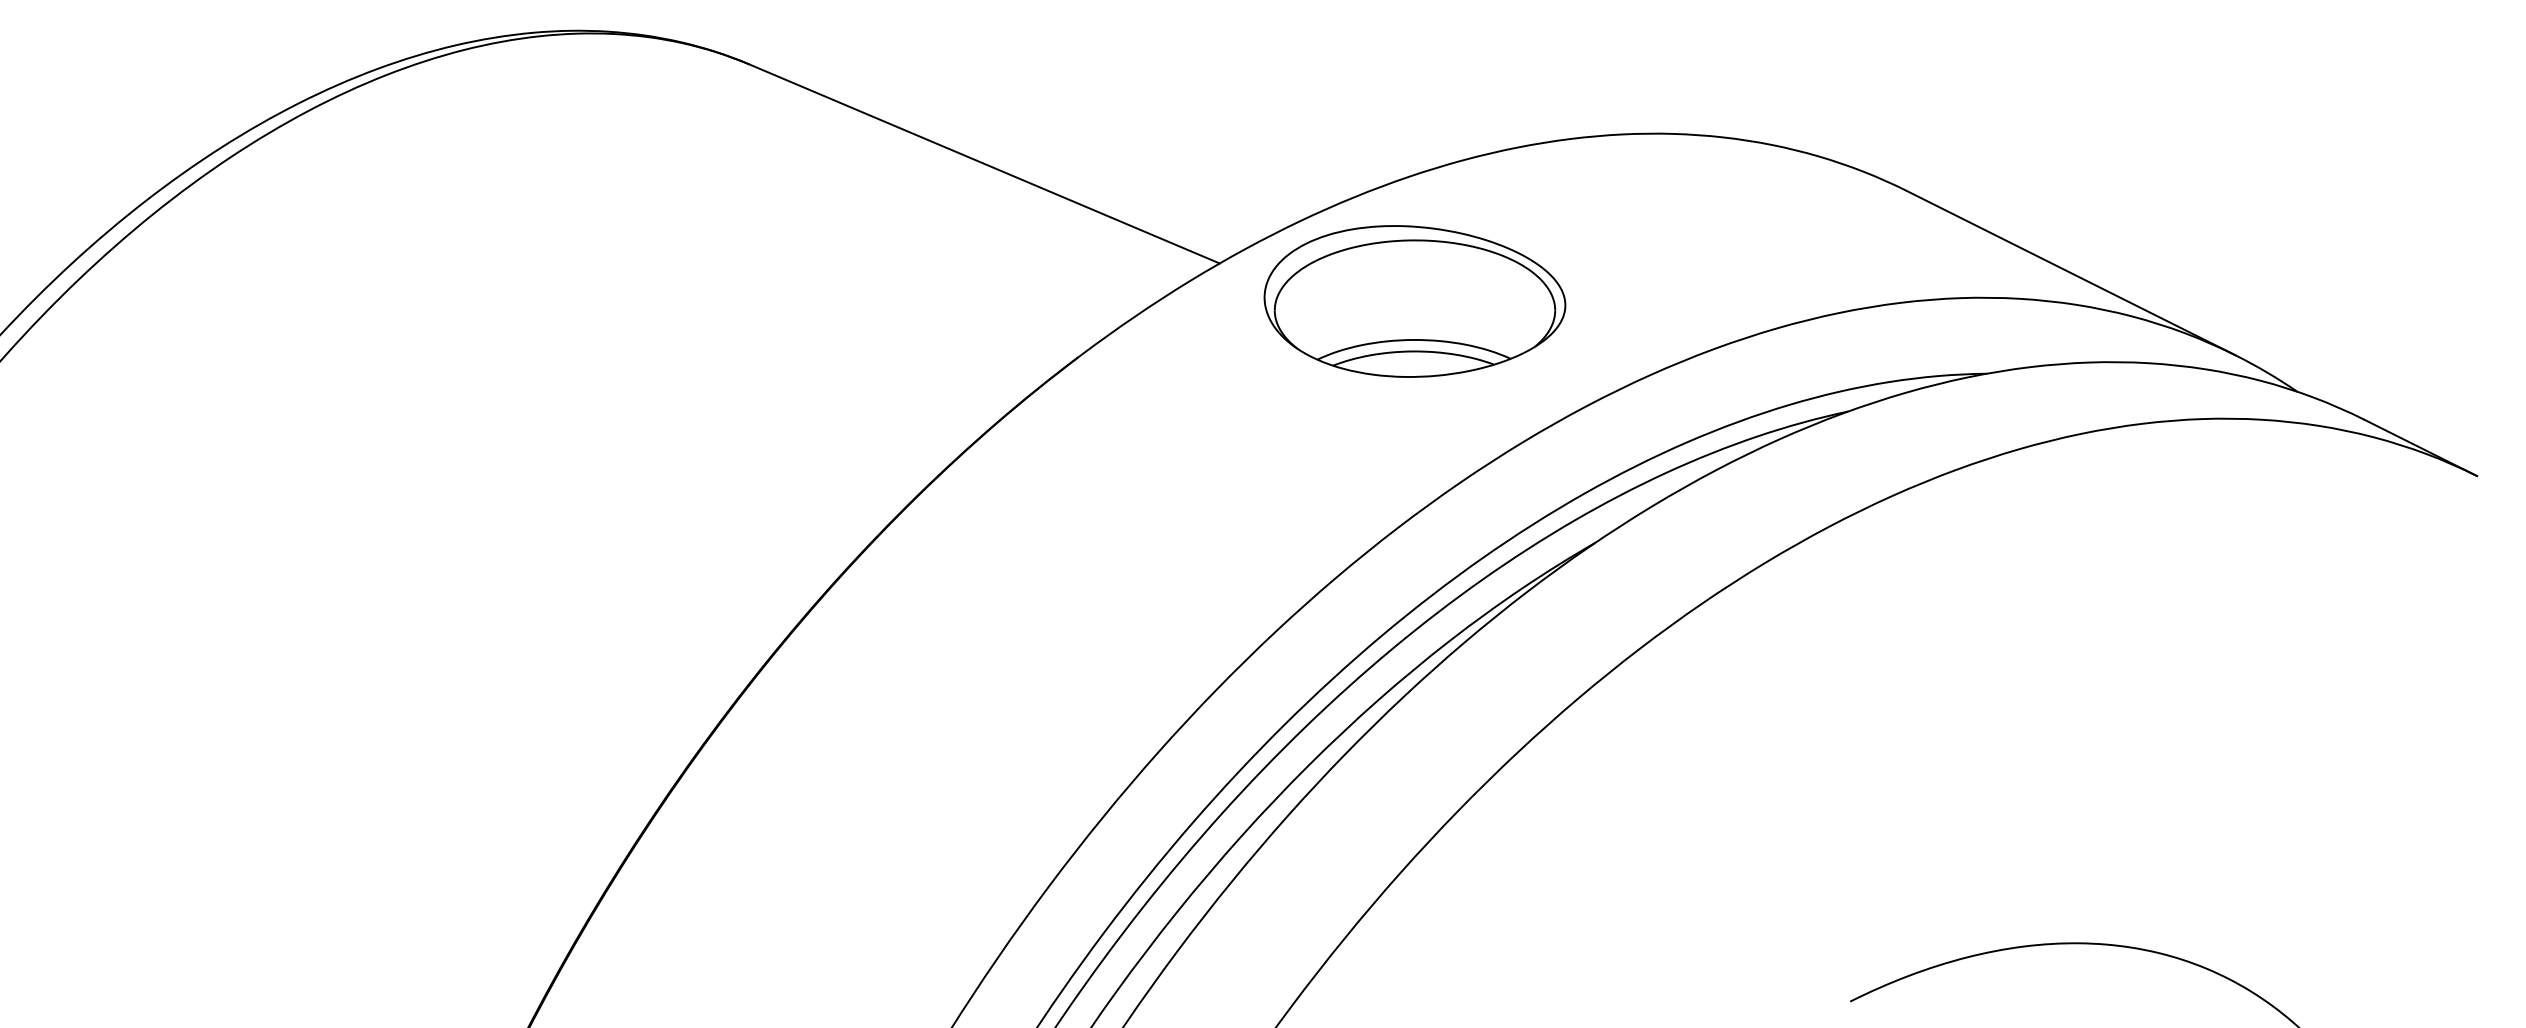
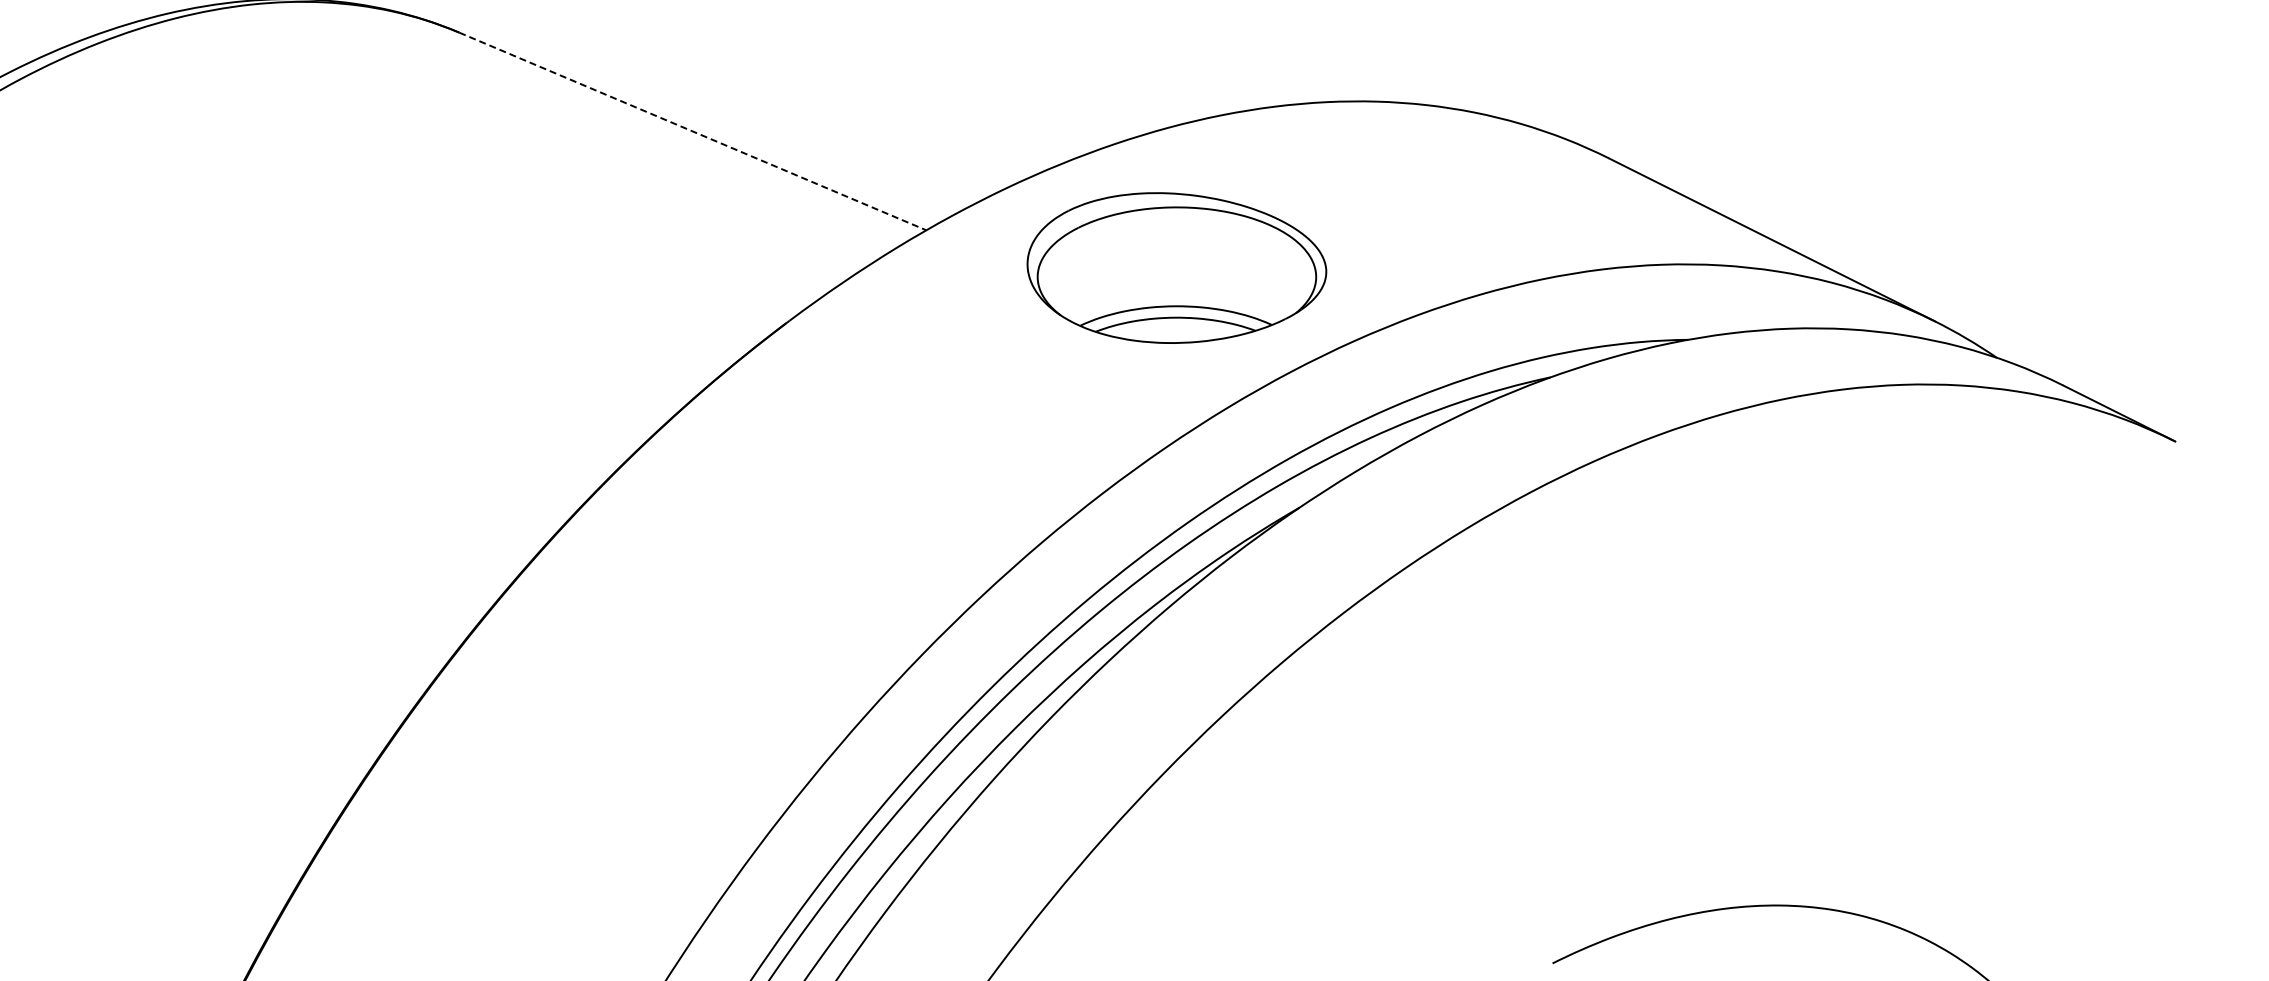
line: (984, 164) -> (692, 132), solid -> dashed
part: (1414, 301) -> (1176, 268), moved

